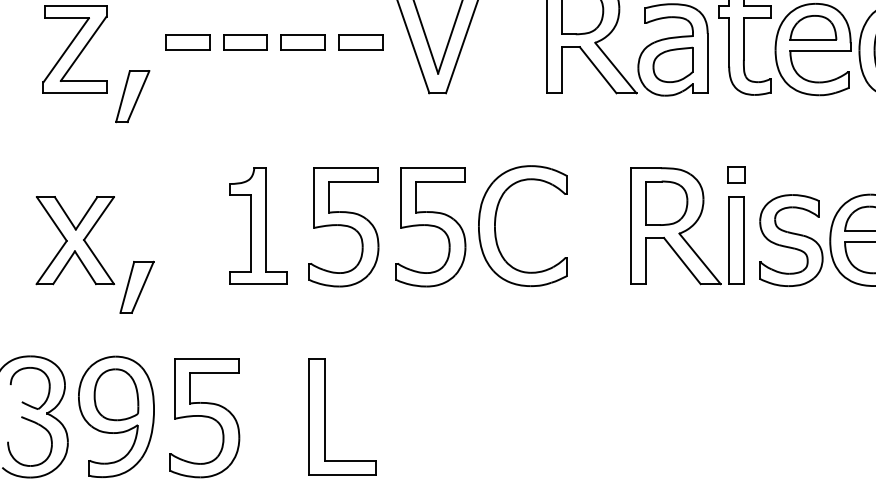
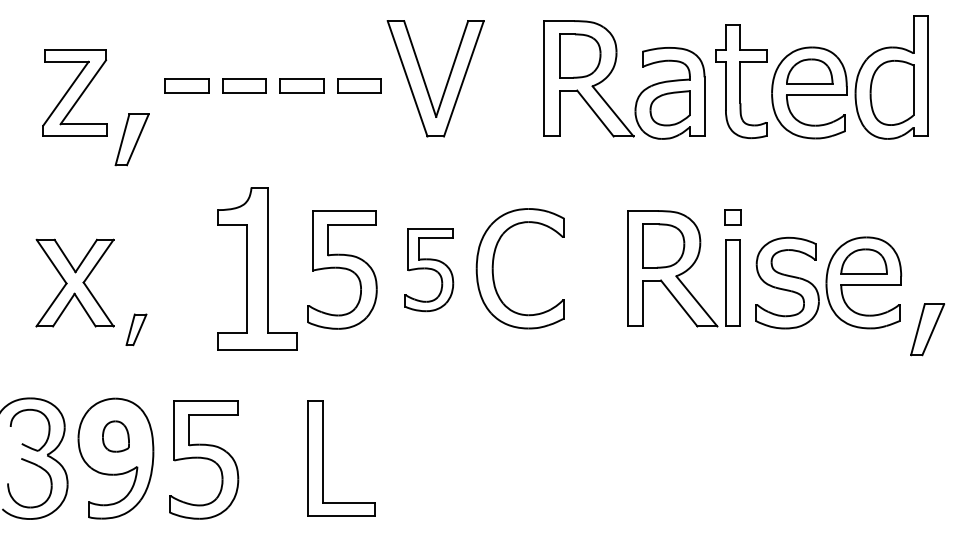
part: (258, 225) -> (257, 268), size x1.4
part: (431, 226) -> (429, 269), size x0.7
part: (137, 287) -> (136, 329), size x0.6
part: (115, 394) -> (115, 436), size x0.6

